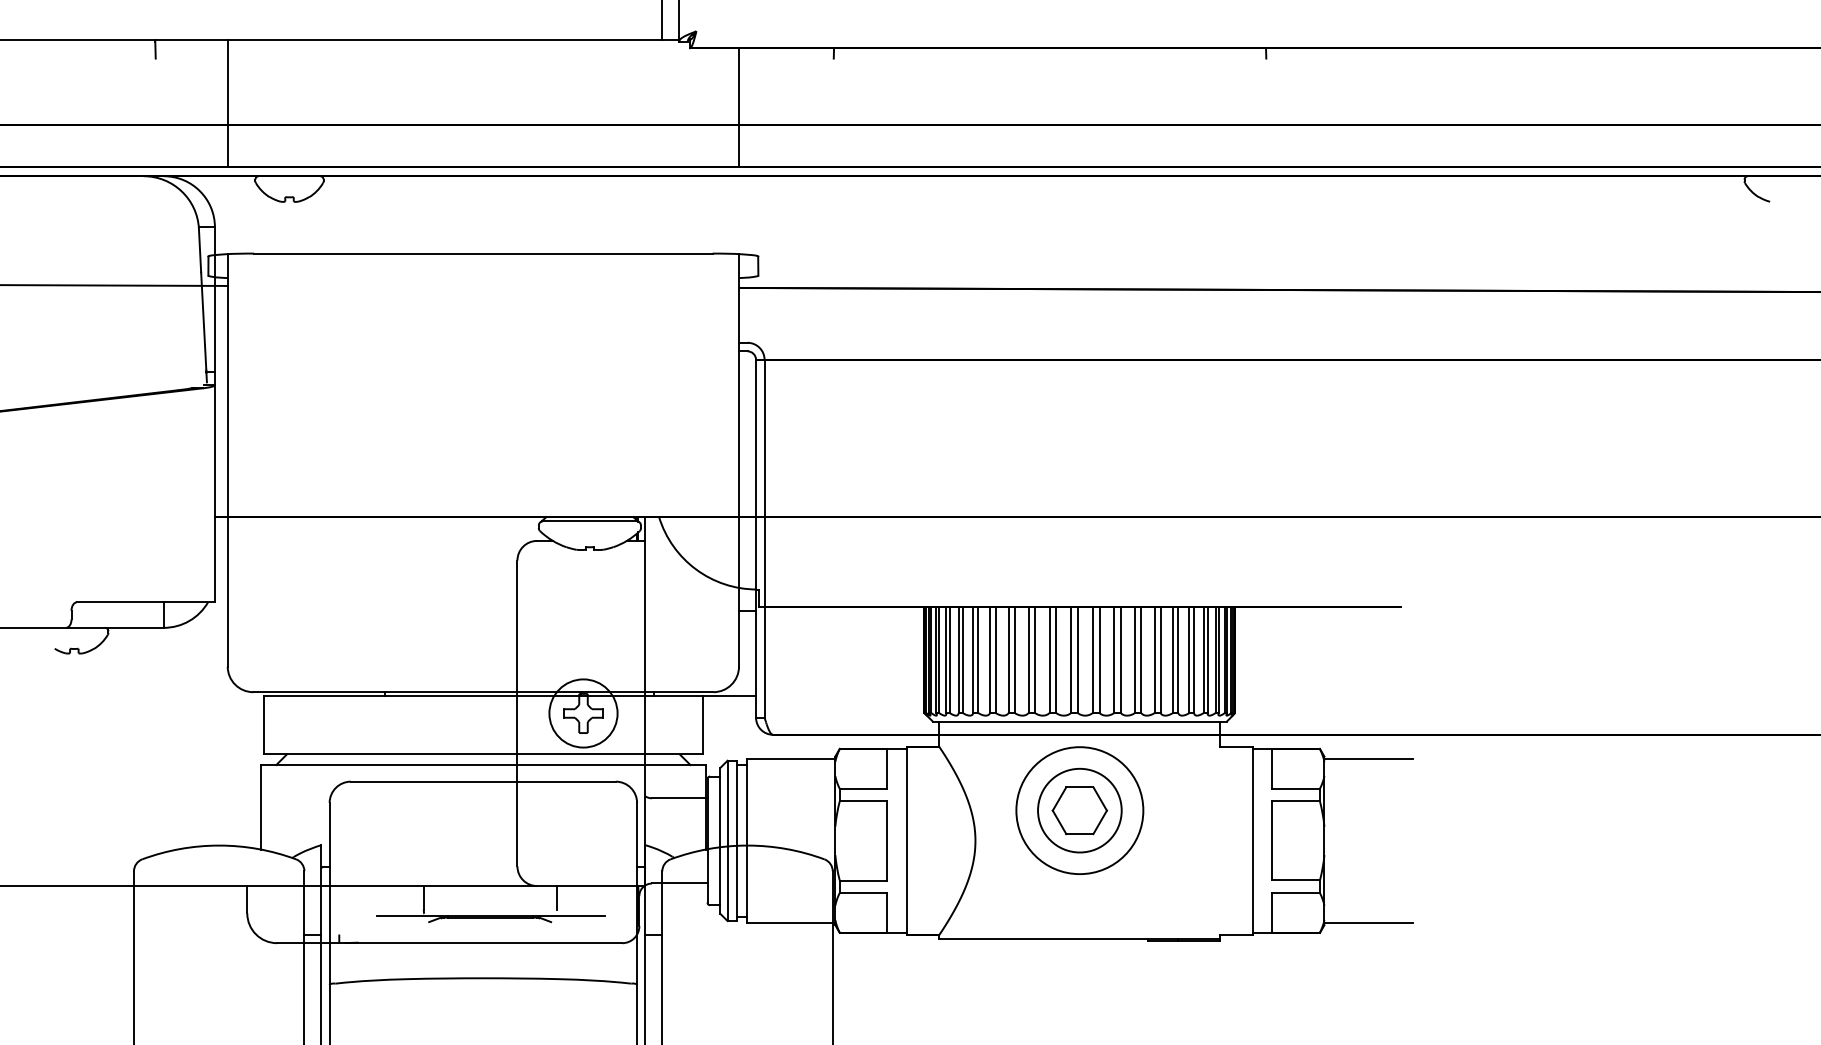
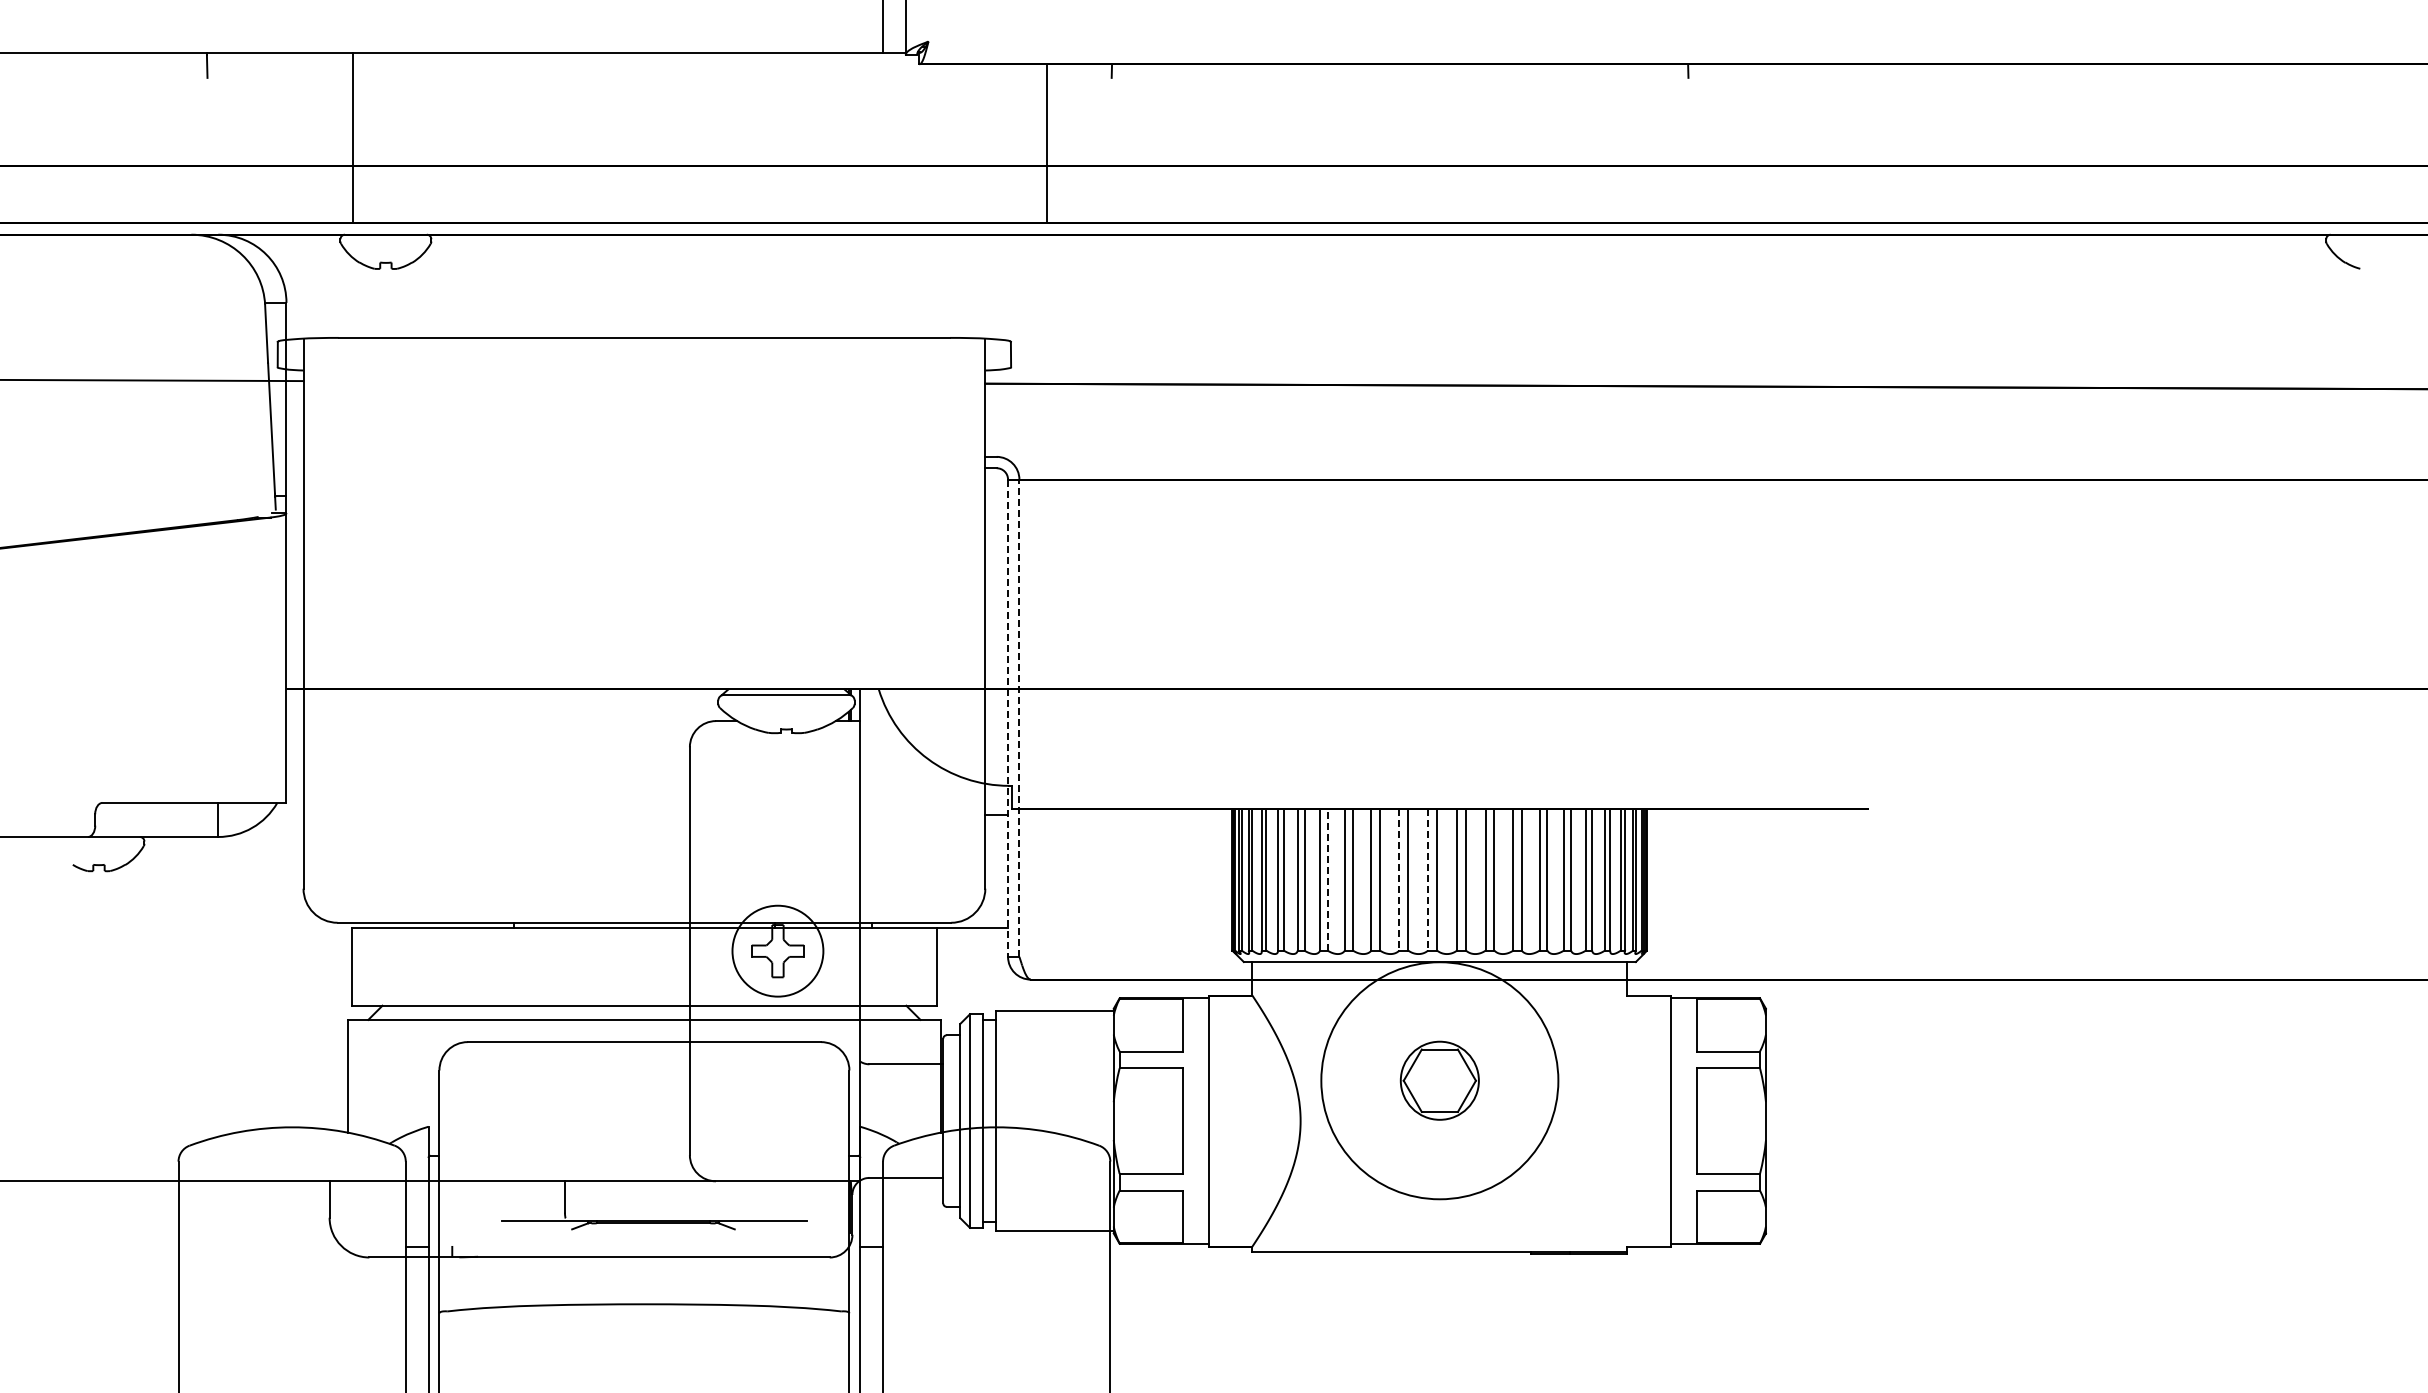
line: (227, 103) -> (352, 137), moved
line: (739, 107) -> (1047, 143), moved
line: (756, 538) -> (1008, 718), solid -> dashed
line: (764, 538) -> (1019, 718), solid -> dashed
line: (995, 659) -> (1327, 879), solid -> dashed
line: (1049, 660) -> (1399, 880), solid -> dashed
line: (1071, 660) -> (1428, 880), solid -> dashed
line: (1368, 758) -> (1824, 1011), removed
circle: (1079, 810) -> (1439, 1080), size x0.7
circle: (1079, 810) -> (1439, 1080), size x1.4
line: (556, 897) -> (742, 1196), removed
line: (1368, 922) -> (1824, 1230), removed

